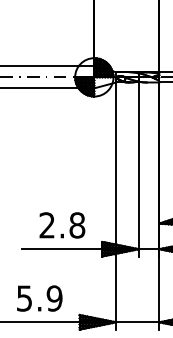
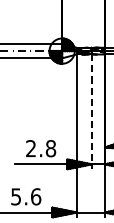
line: (138, 170) -> (91, 112), solid -> dashed
text: (53, 298) -> (35, 196), 5.9 -> 5.6

